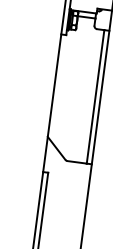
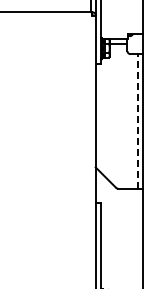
line: (95, 95) -> (137, 120), solid -> dashed

